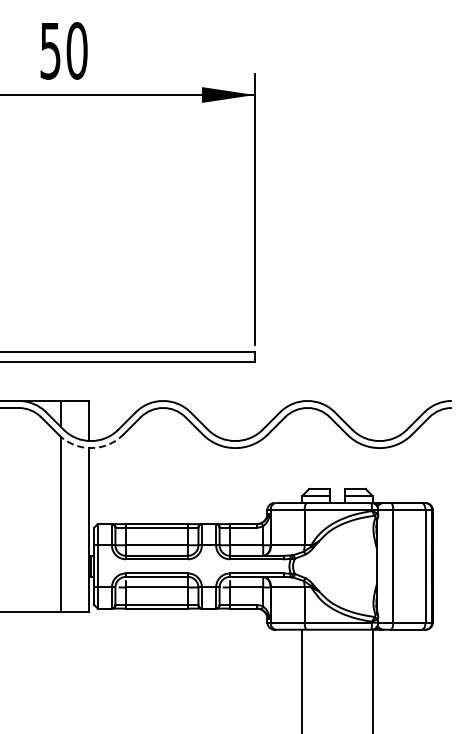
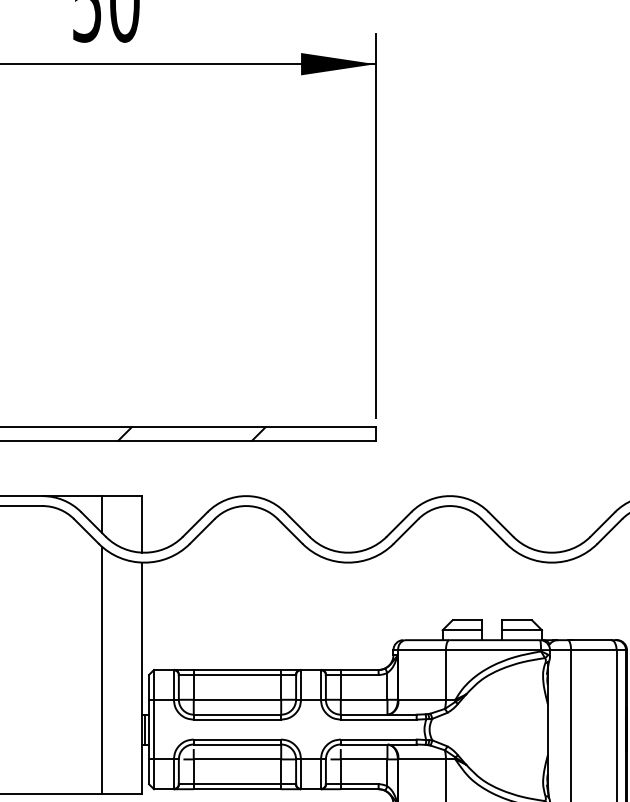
hatch: (124, 356) -> (191, 433), added
arc: (91, 448) -> (145, 563), dashed -> solid

